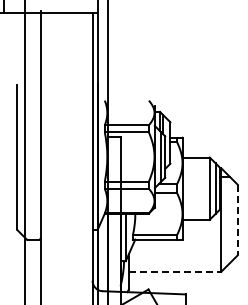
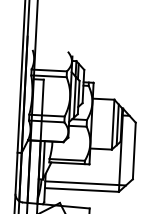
line: (237, 220) -> (134, 151), dashed -> solid
line: (178, 263) -> (85, 183), added
line: (175, 271) -> (82, 189), dashed -> solid

